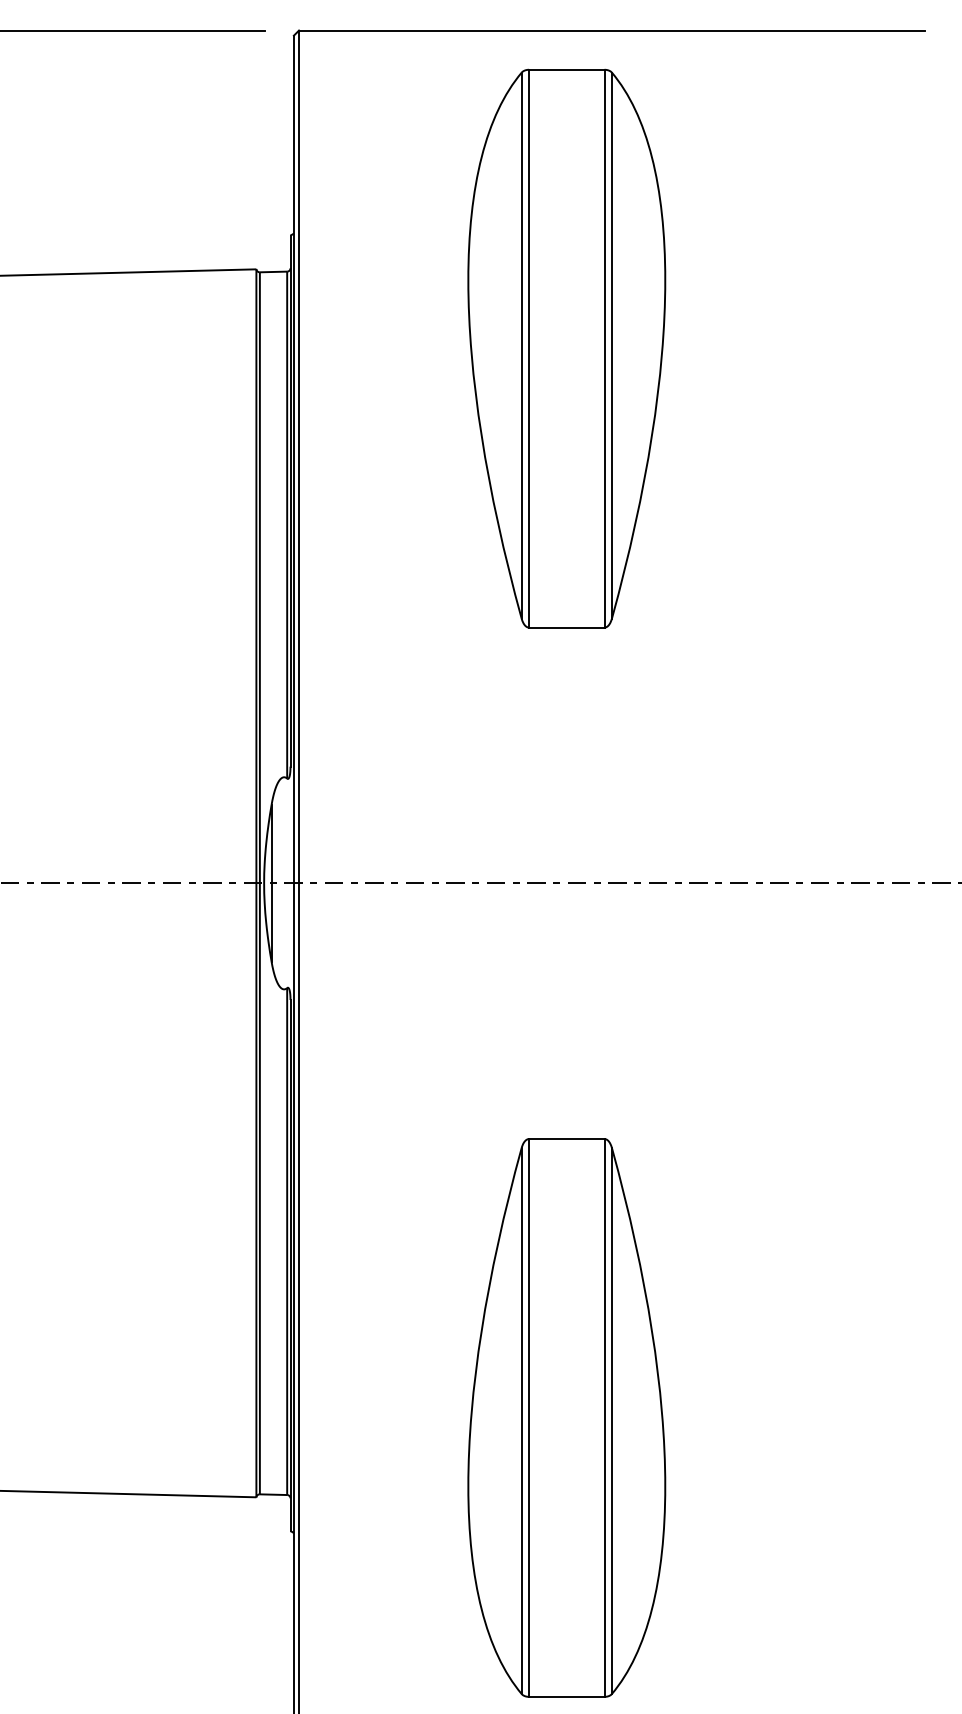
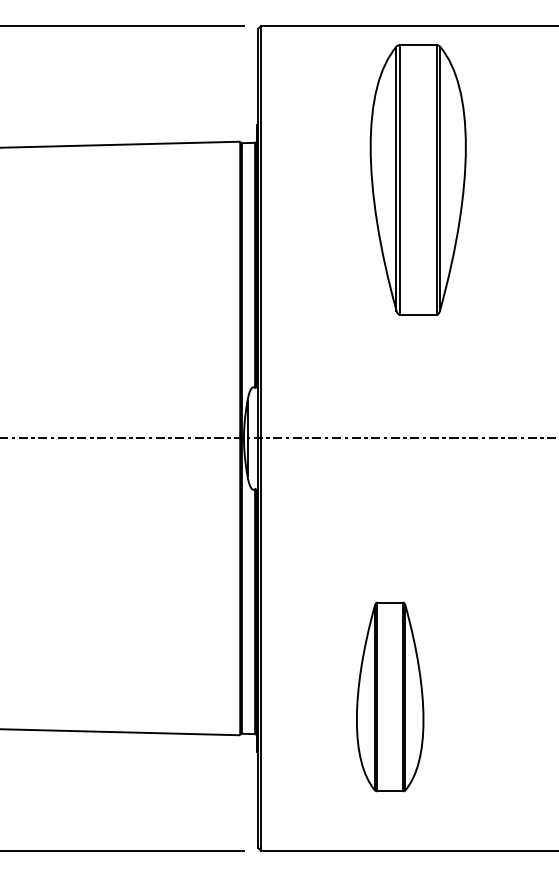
part: (565, 347) -> (417, 179), moved
part: (565, 1417) -> (389, 696), size x0.7

